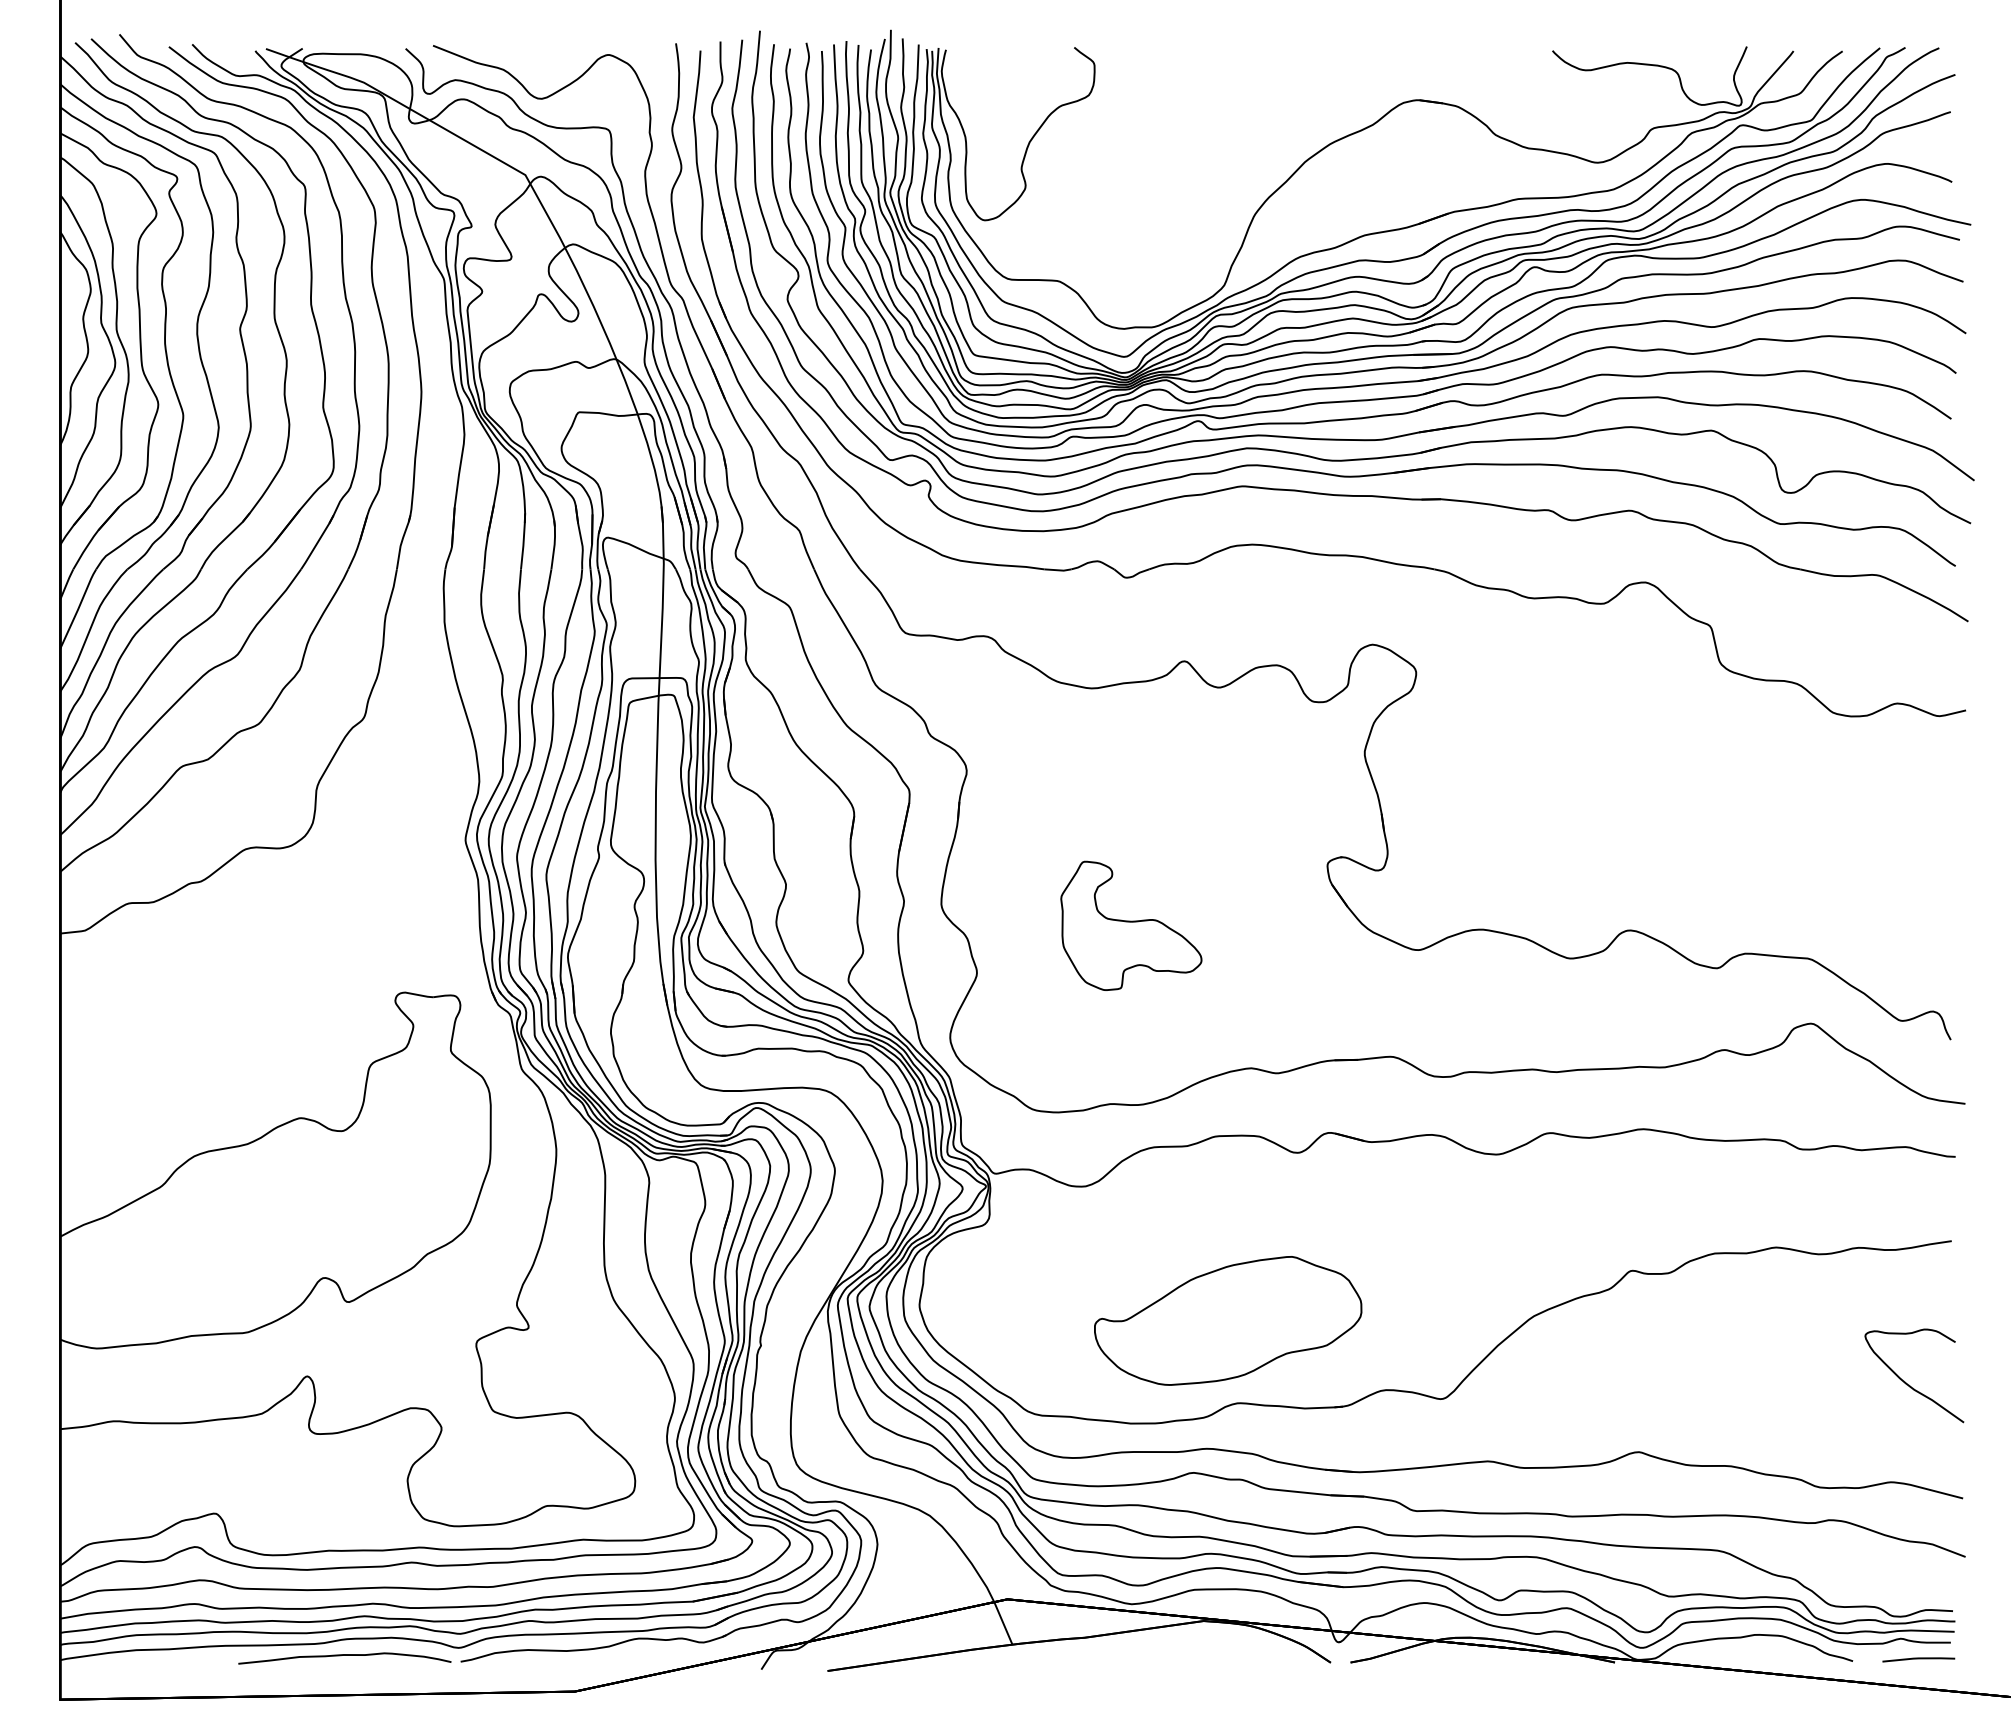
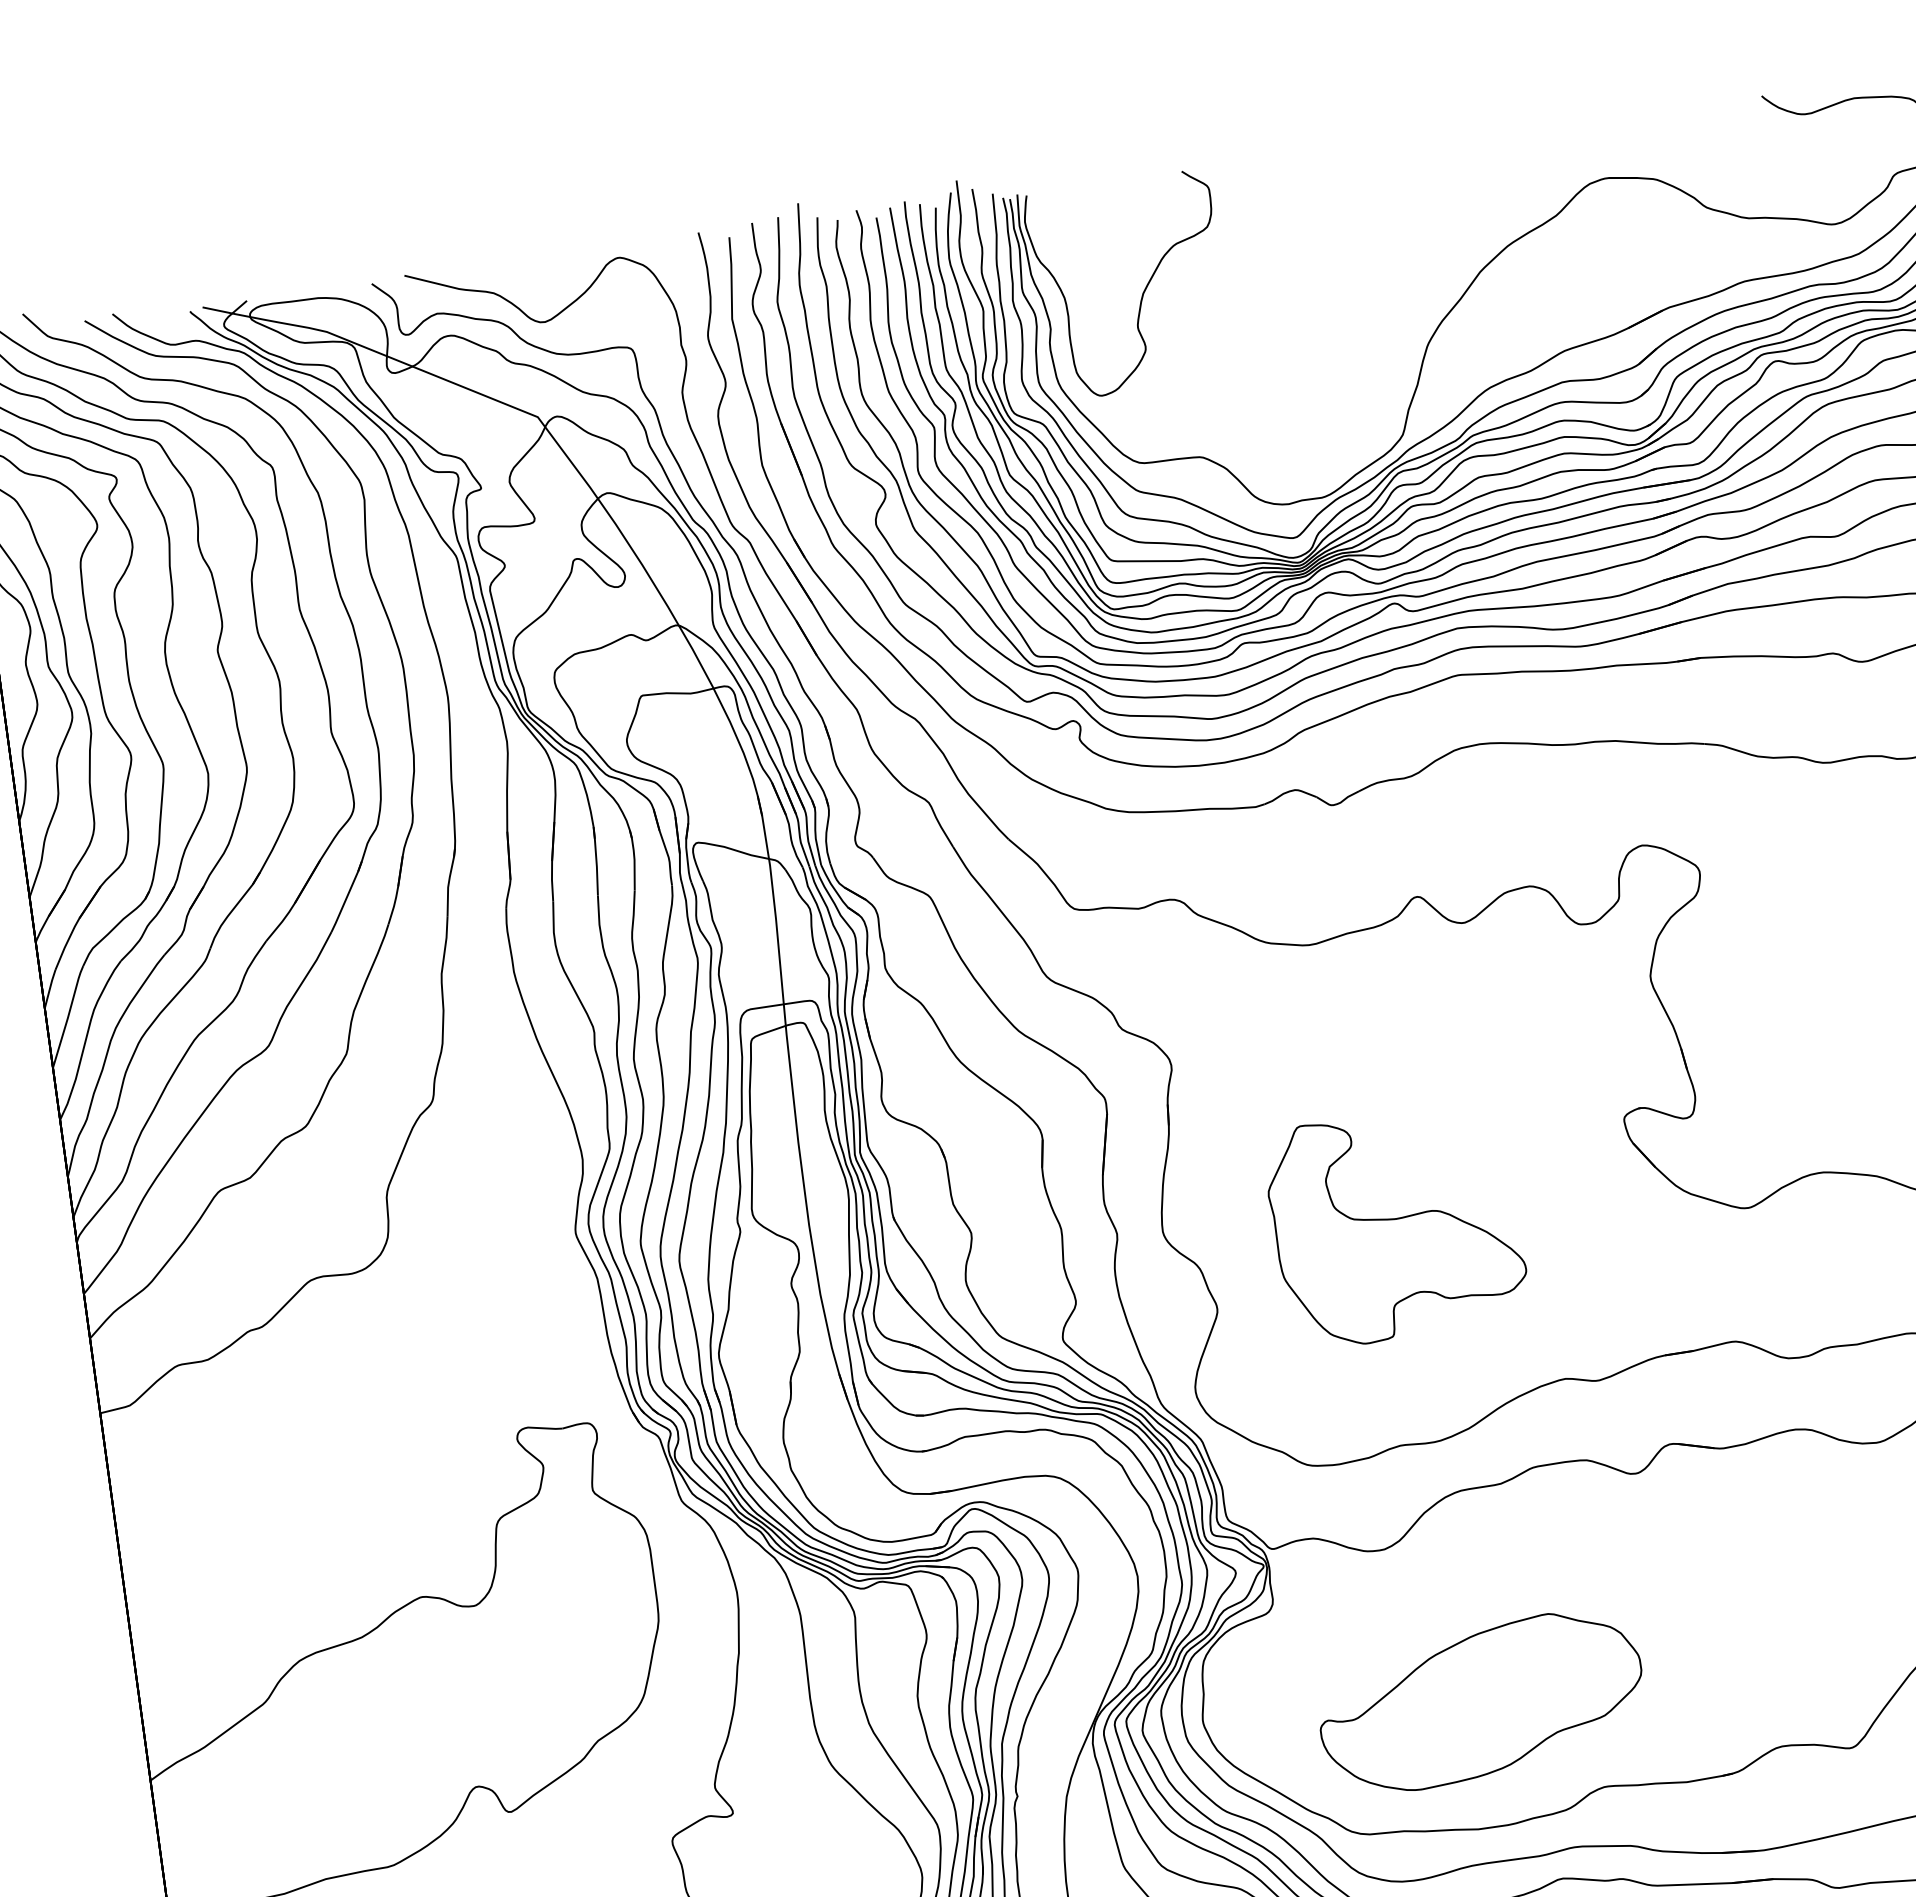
part: (1131, 925) -> (1396, 1225), size x1.43
part: (1228, 1320) -> (1481, 1701), moved

